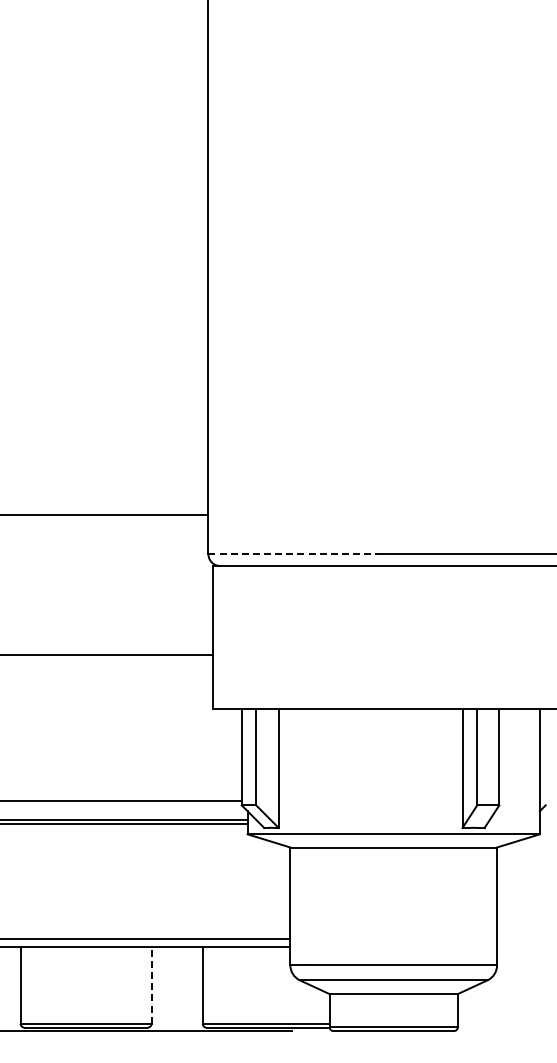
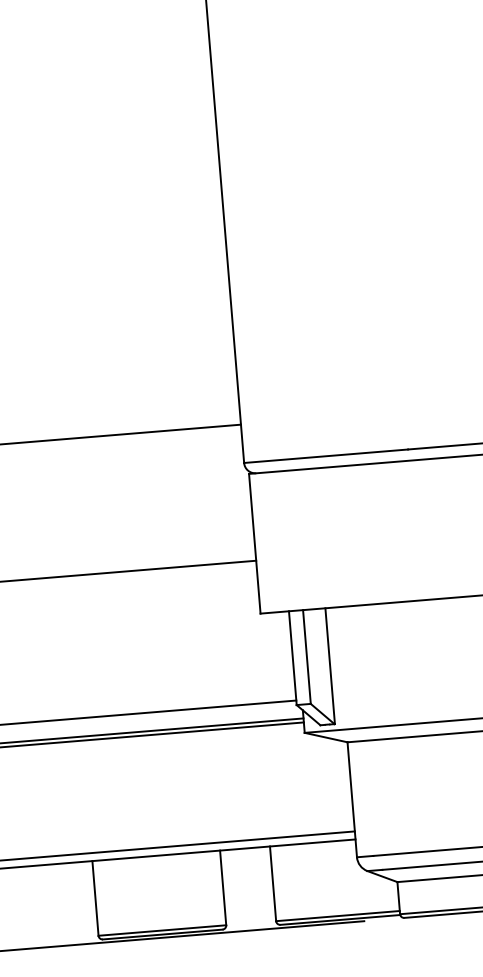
line: (293, 554) -> (327, 456), dashed -> solid
line: (151, 984) -> (223, 887), dashed -> solid

